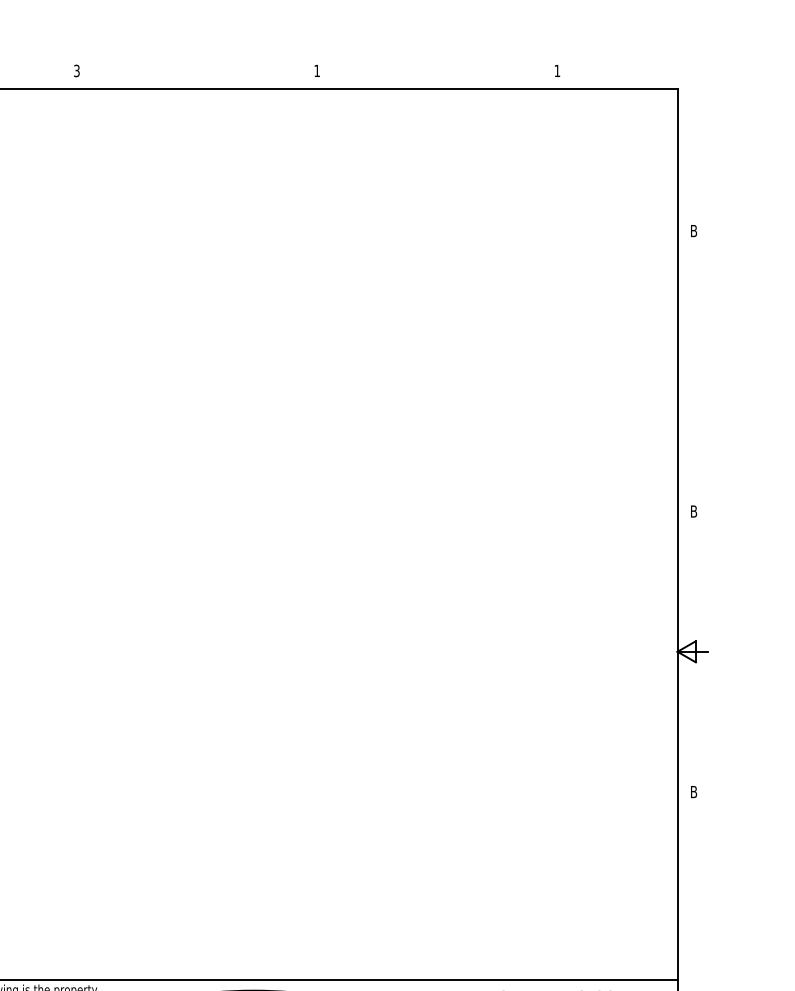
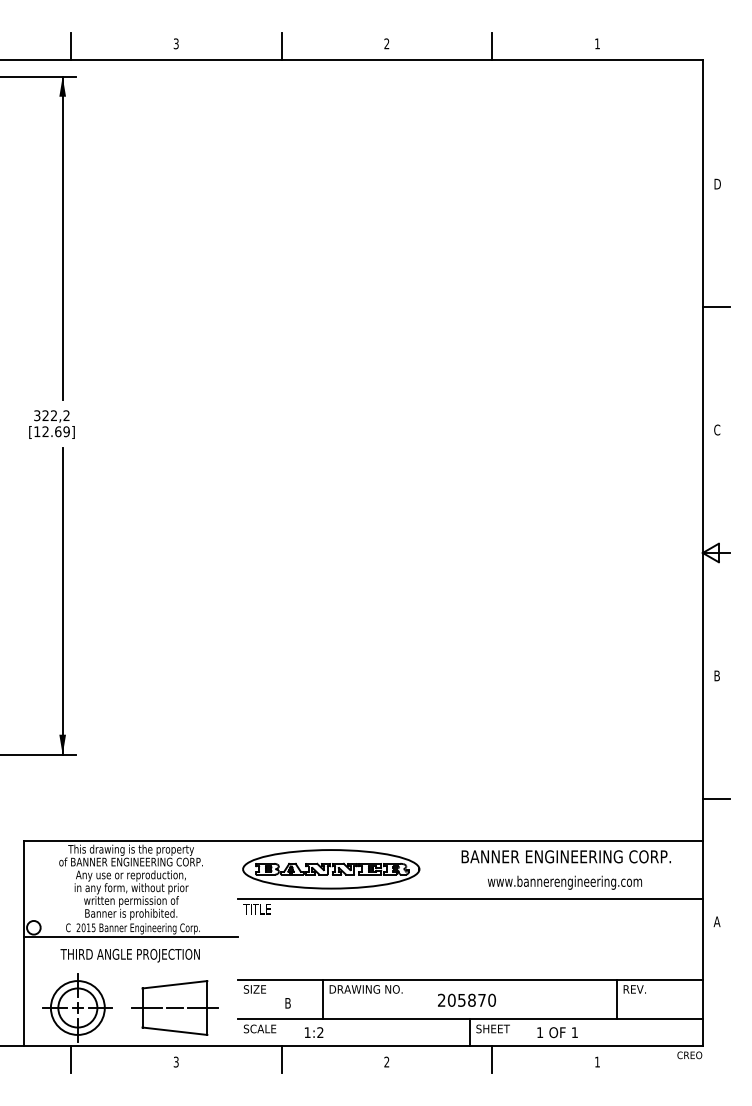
text: (316, 70) -> (386, 43), 1 -> 2
line: (196, 73) -> (281, 46), added
line: (437, 73) -> (492, 46), added
text: (694, 231) -> (717, 184), B -> D
line: (692, 371) -> (715, 307), added
text: (694, 510) -> (717, 429), B -> C
line: (692, 931) -> (715, 798), added

